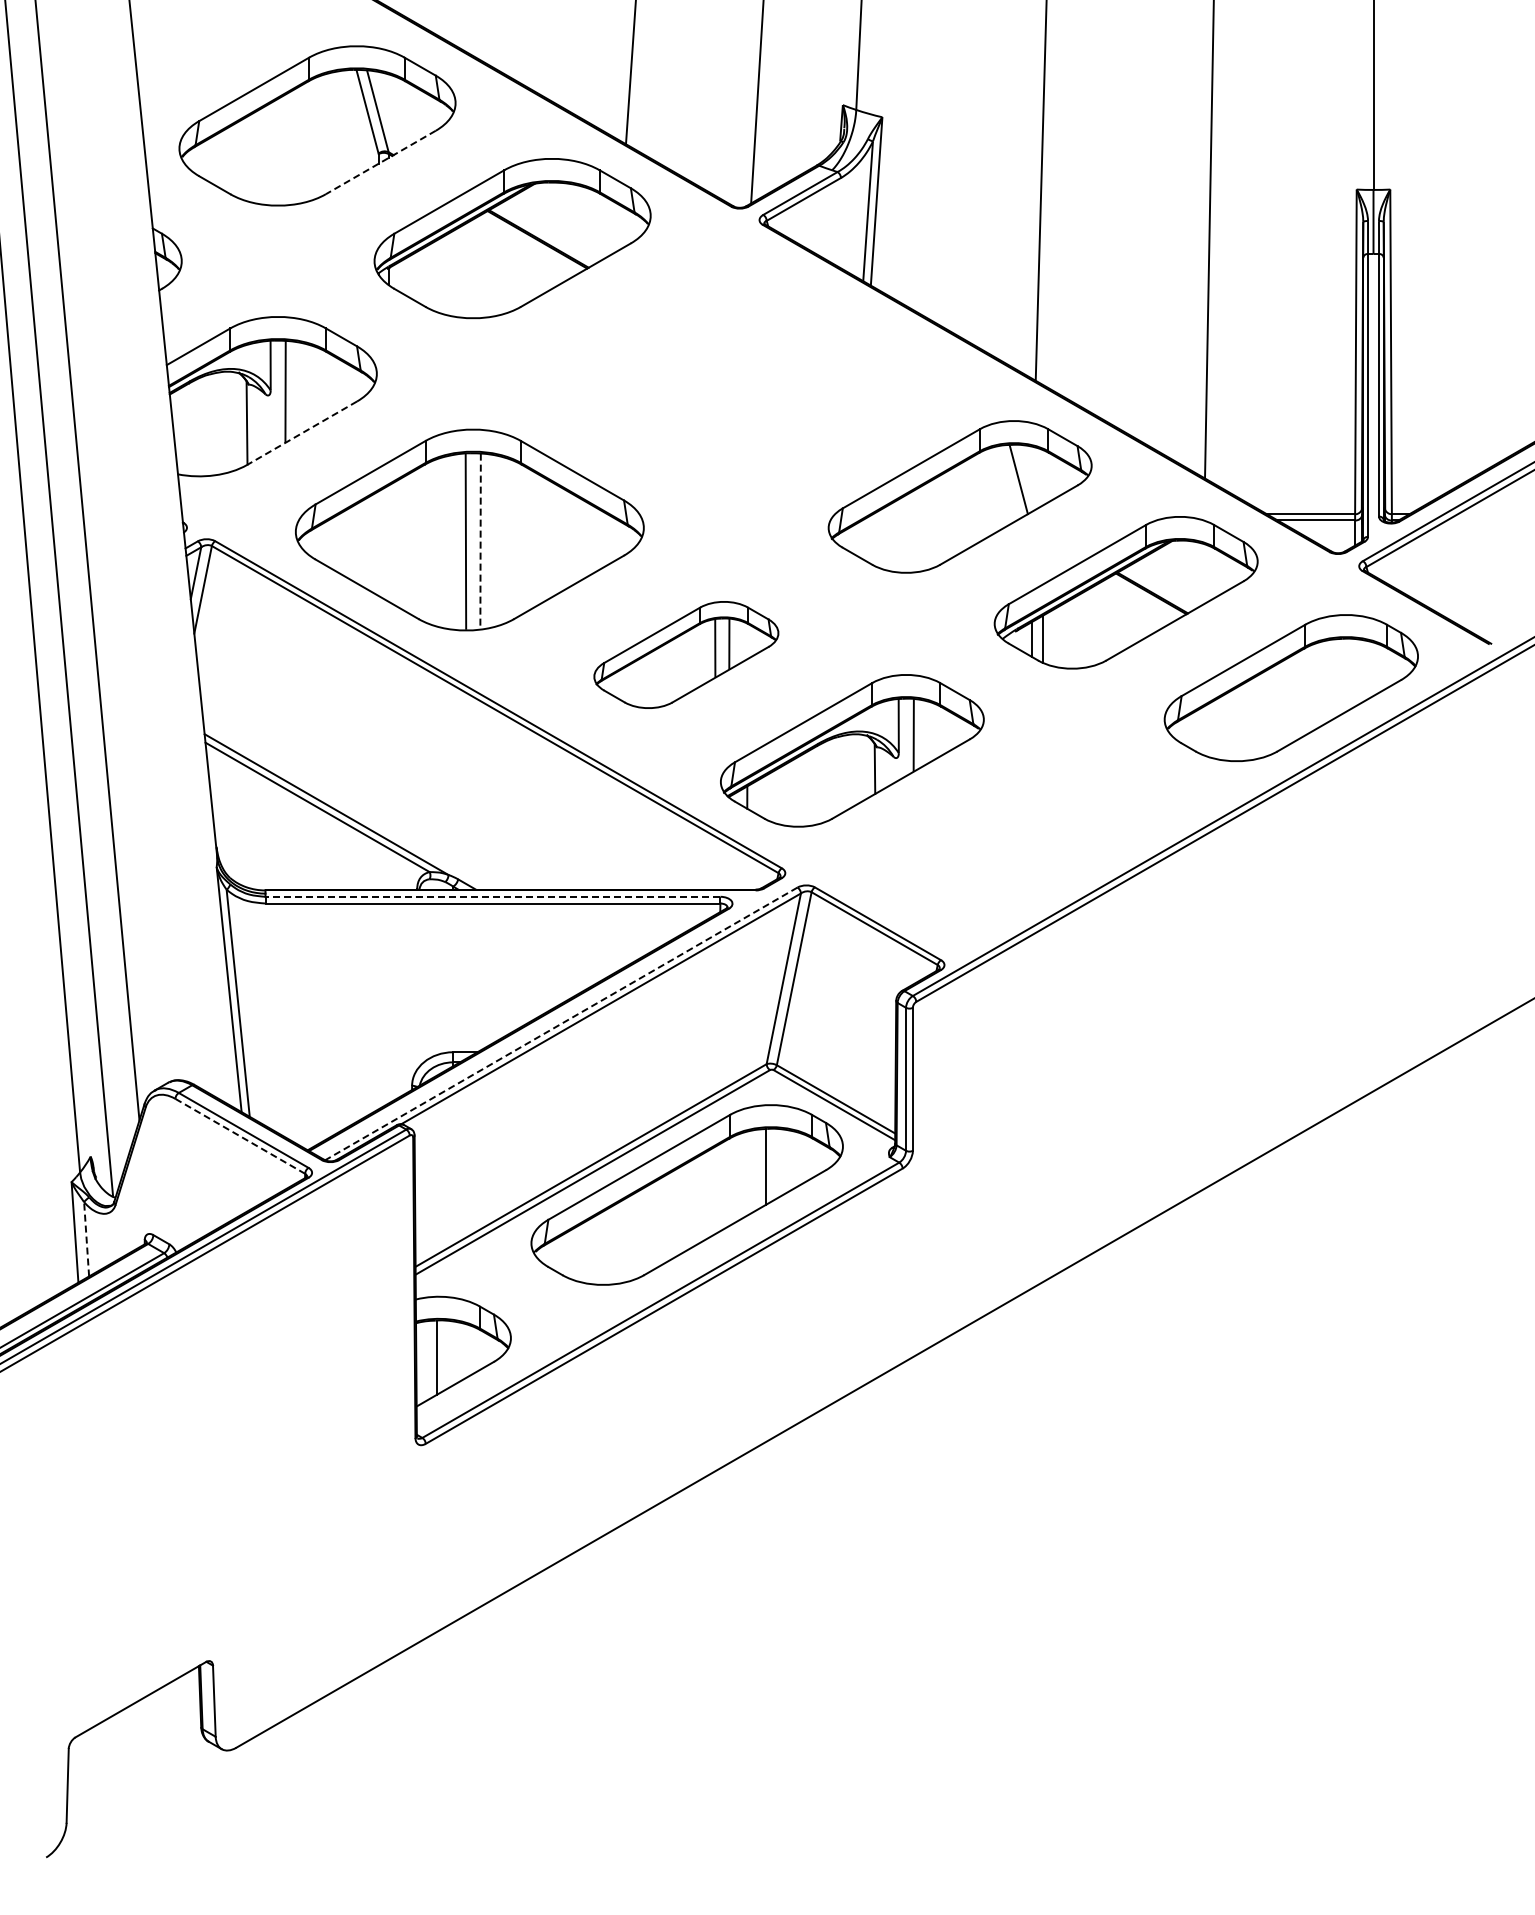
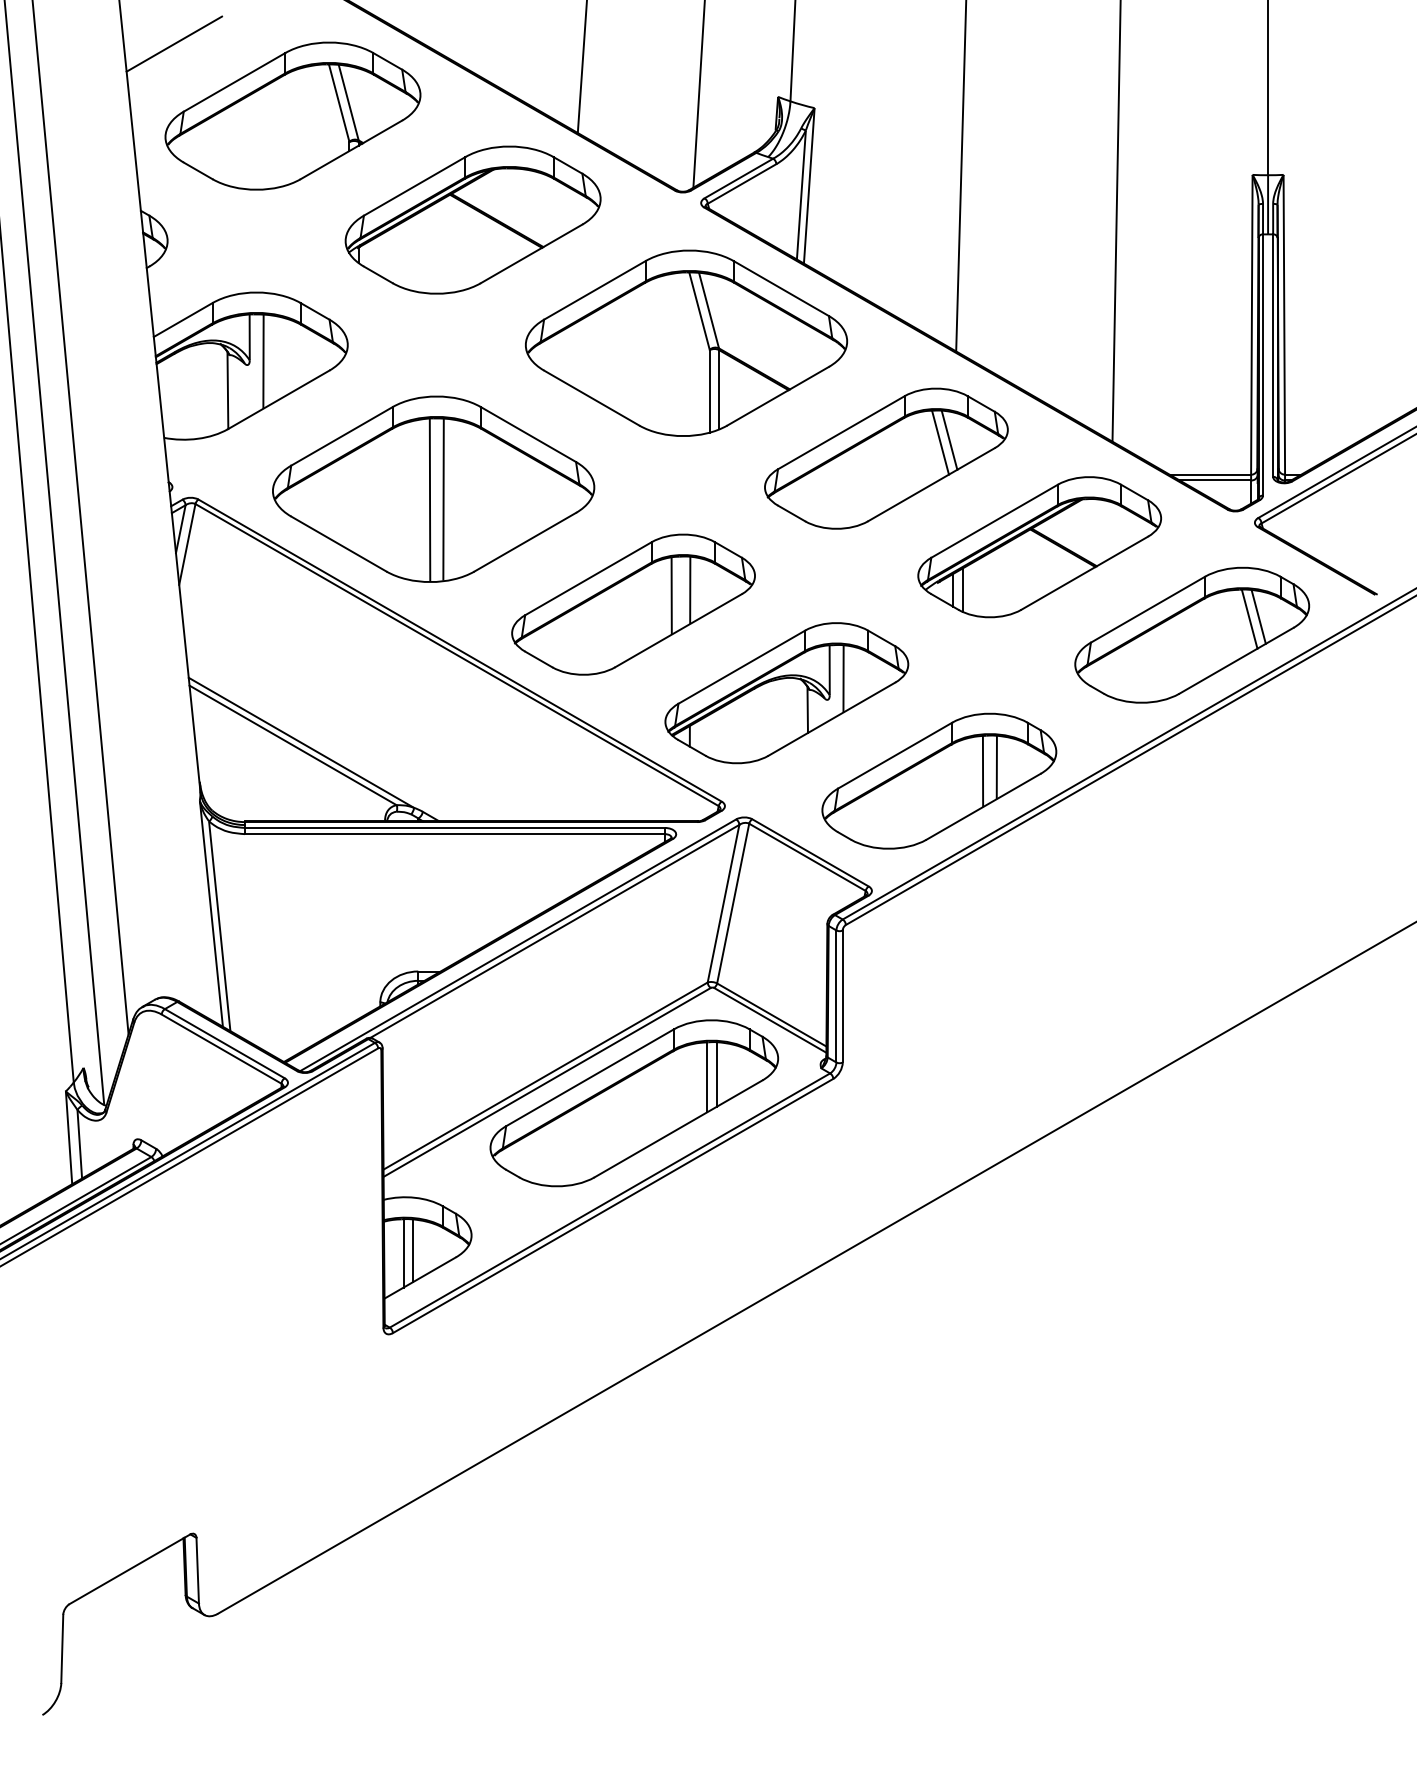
line: (188, 47) -> (173, 43), added
line: (380, 162) -> (351, 149), dashed -> solid
part: (743, 371) -> (686, 342), added
line: (301, 433) -> (278, 400), dashed -> solid
line: (1028, 476) -> (949, 439), added
line: (480, 541) -> (443, 499), dashed -> solid
part: (686, 654) -> (633, 604), size x1.43
line: (1363, 668) -> (1258, 617), added
line: (1353, 670) -> (1249, 618), added
part: (1017, 846) -> (939, 781), added
line: (492, 896) -> (454, 827), dashed -> solid
line: (561, 1023) -> (518, 944), dashed -> solid
line: (240, 1136) -> (221, 1049), dashed -> solid
line: (776, 1163) -> (716, 1074), added
line: (86, 1238) -> (79, 1143), dashed -> solid
line: (447, 1354) -> (413, 1250), added

